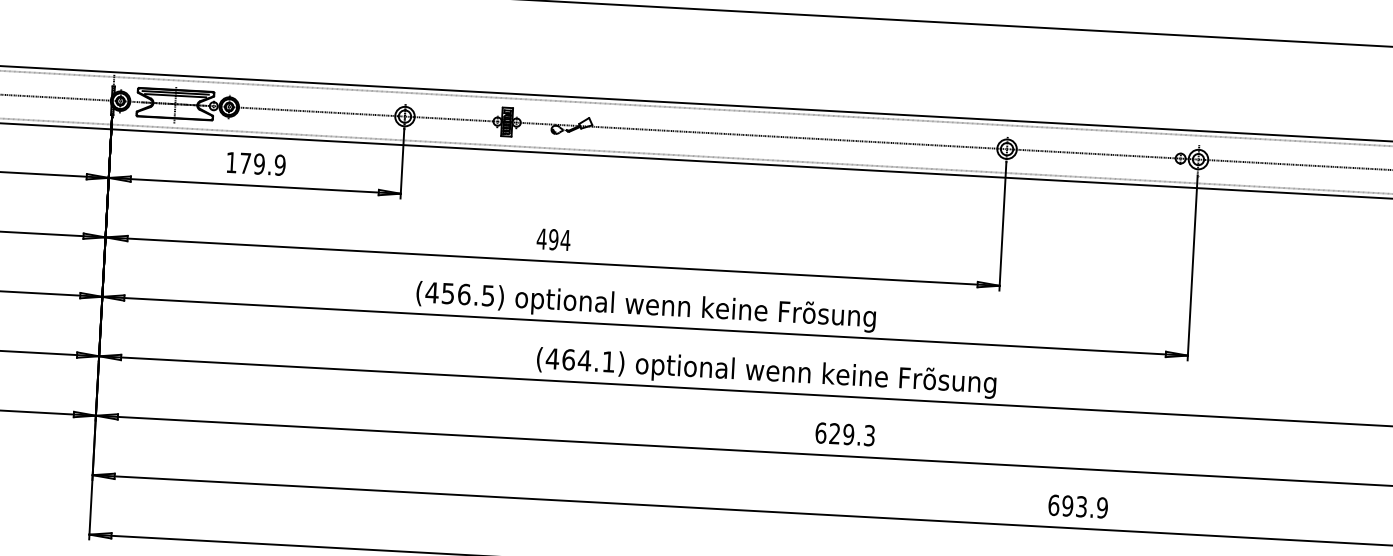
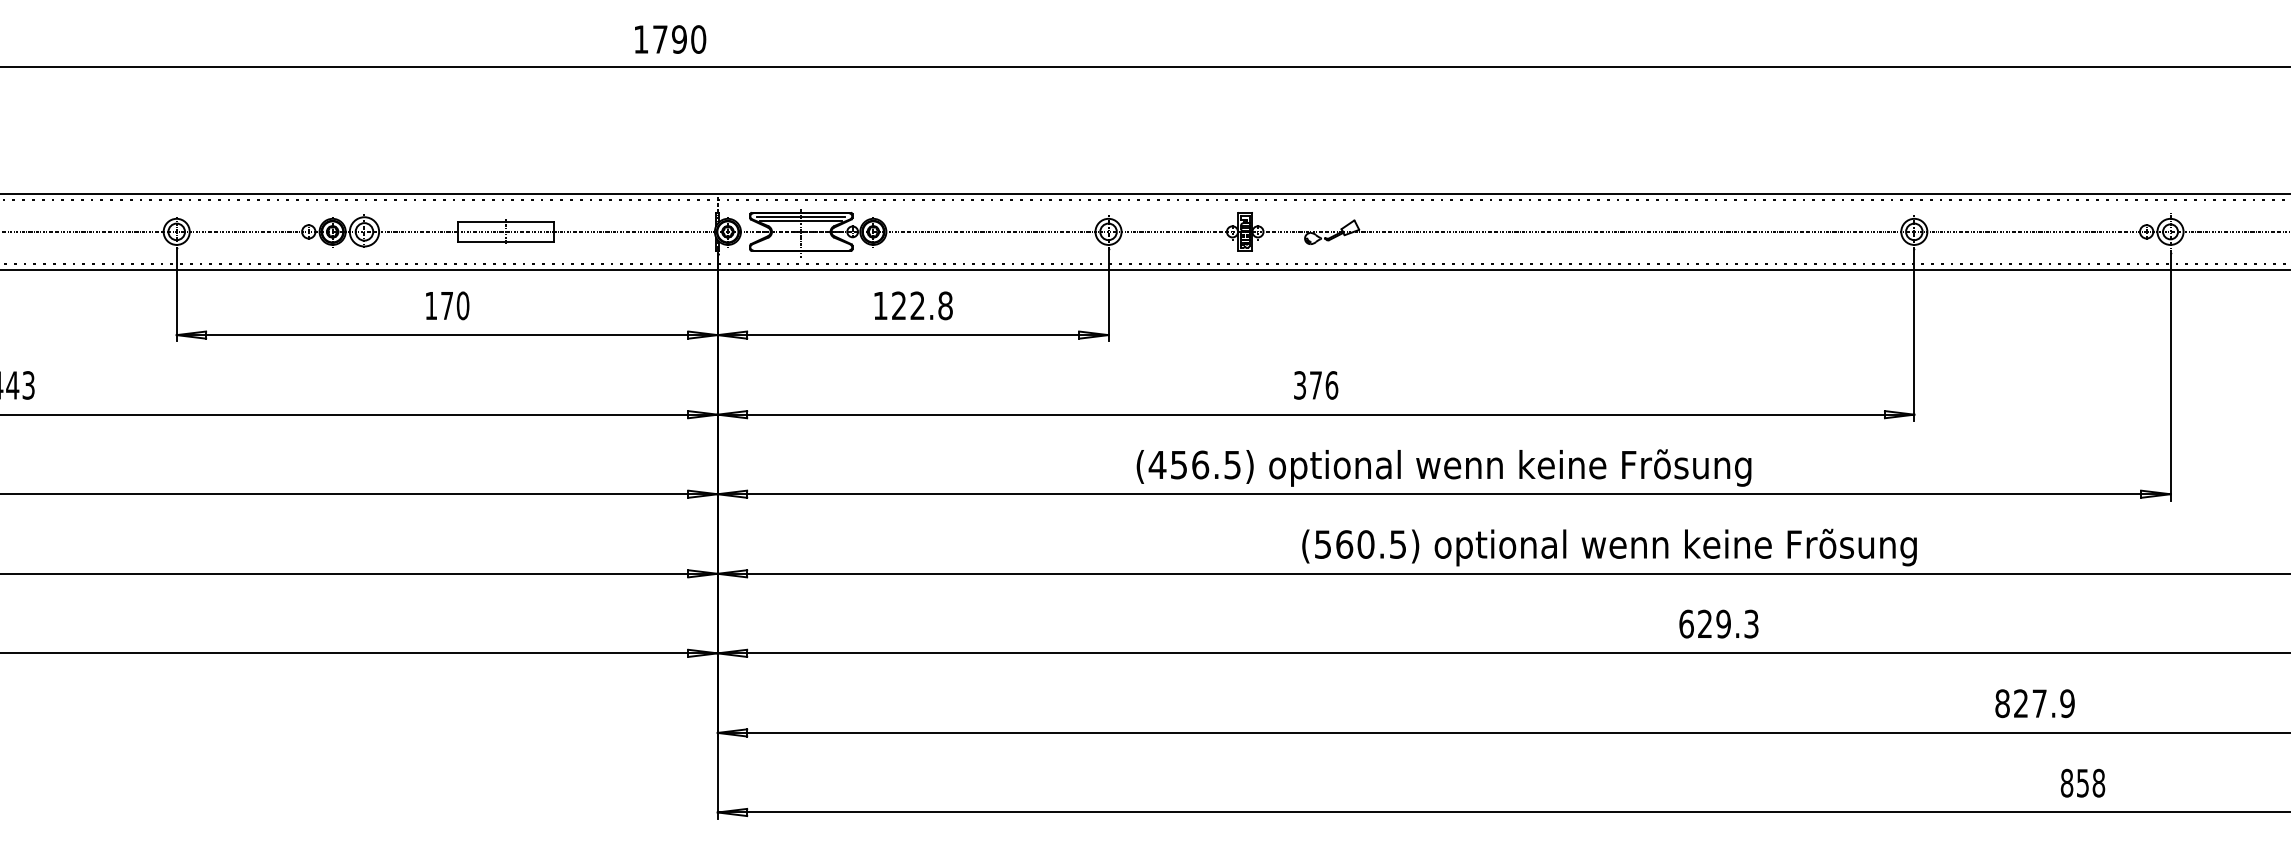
text: (262, 164) -> (922, 305), 179.9 -> 122.8
text: (553, 239) -> (1315, 385), 494 -> 376
text: (579, 360) -> (1359, 544), (464.1) -> (560.5)
text: (1067, 505) -> (2020, 703), 693.9 -> 827.9

